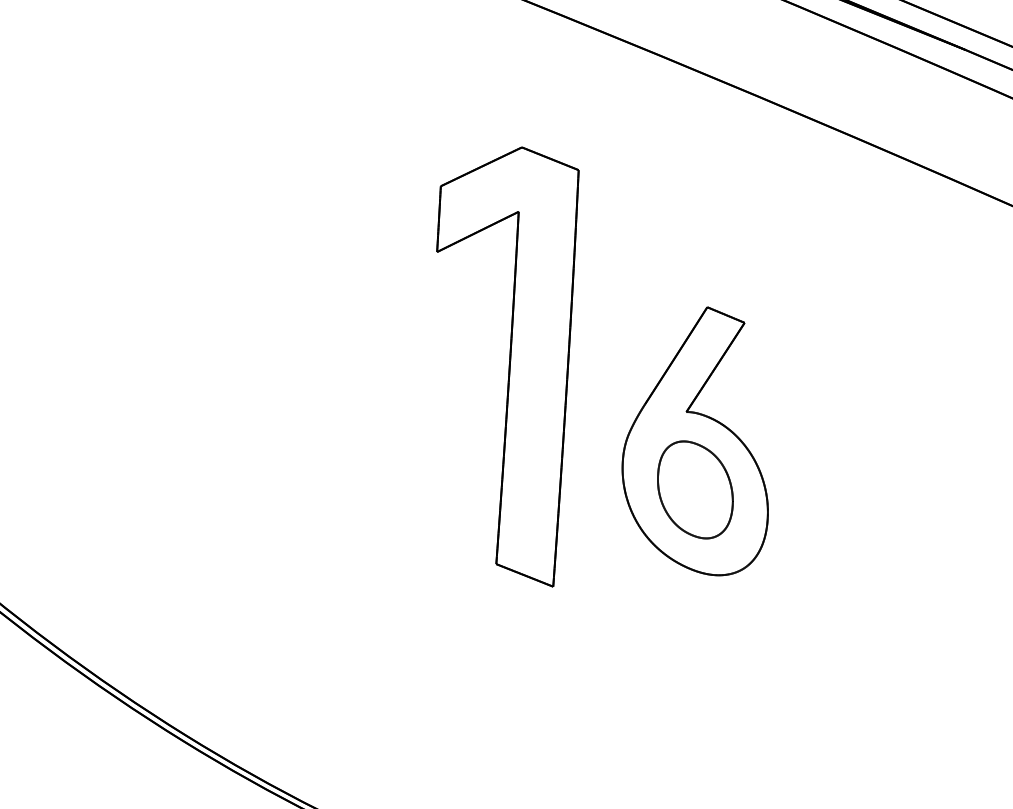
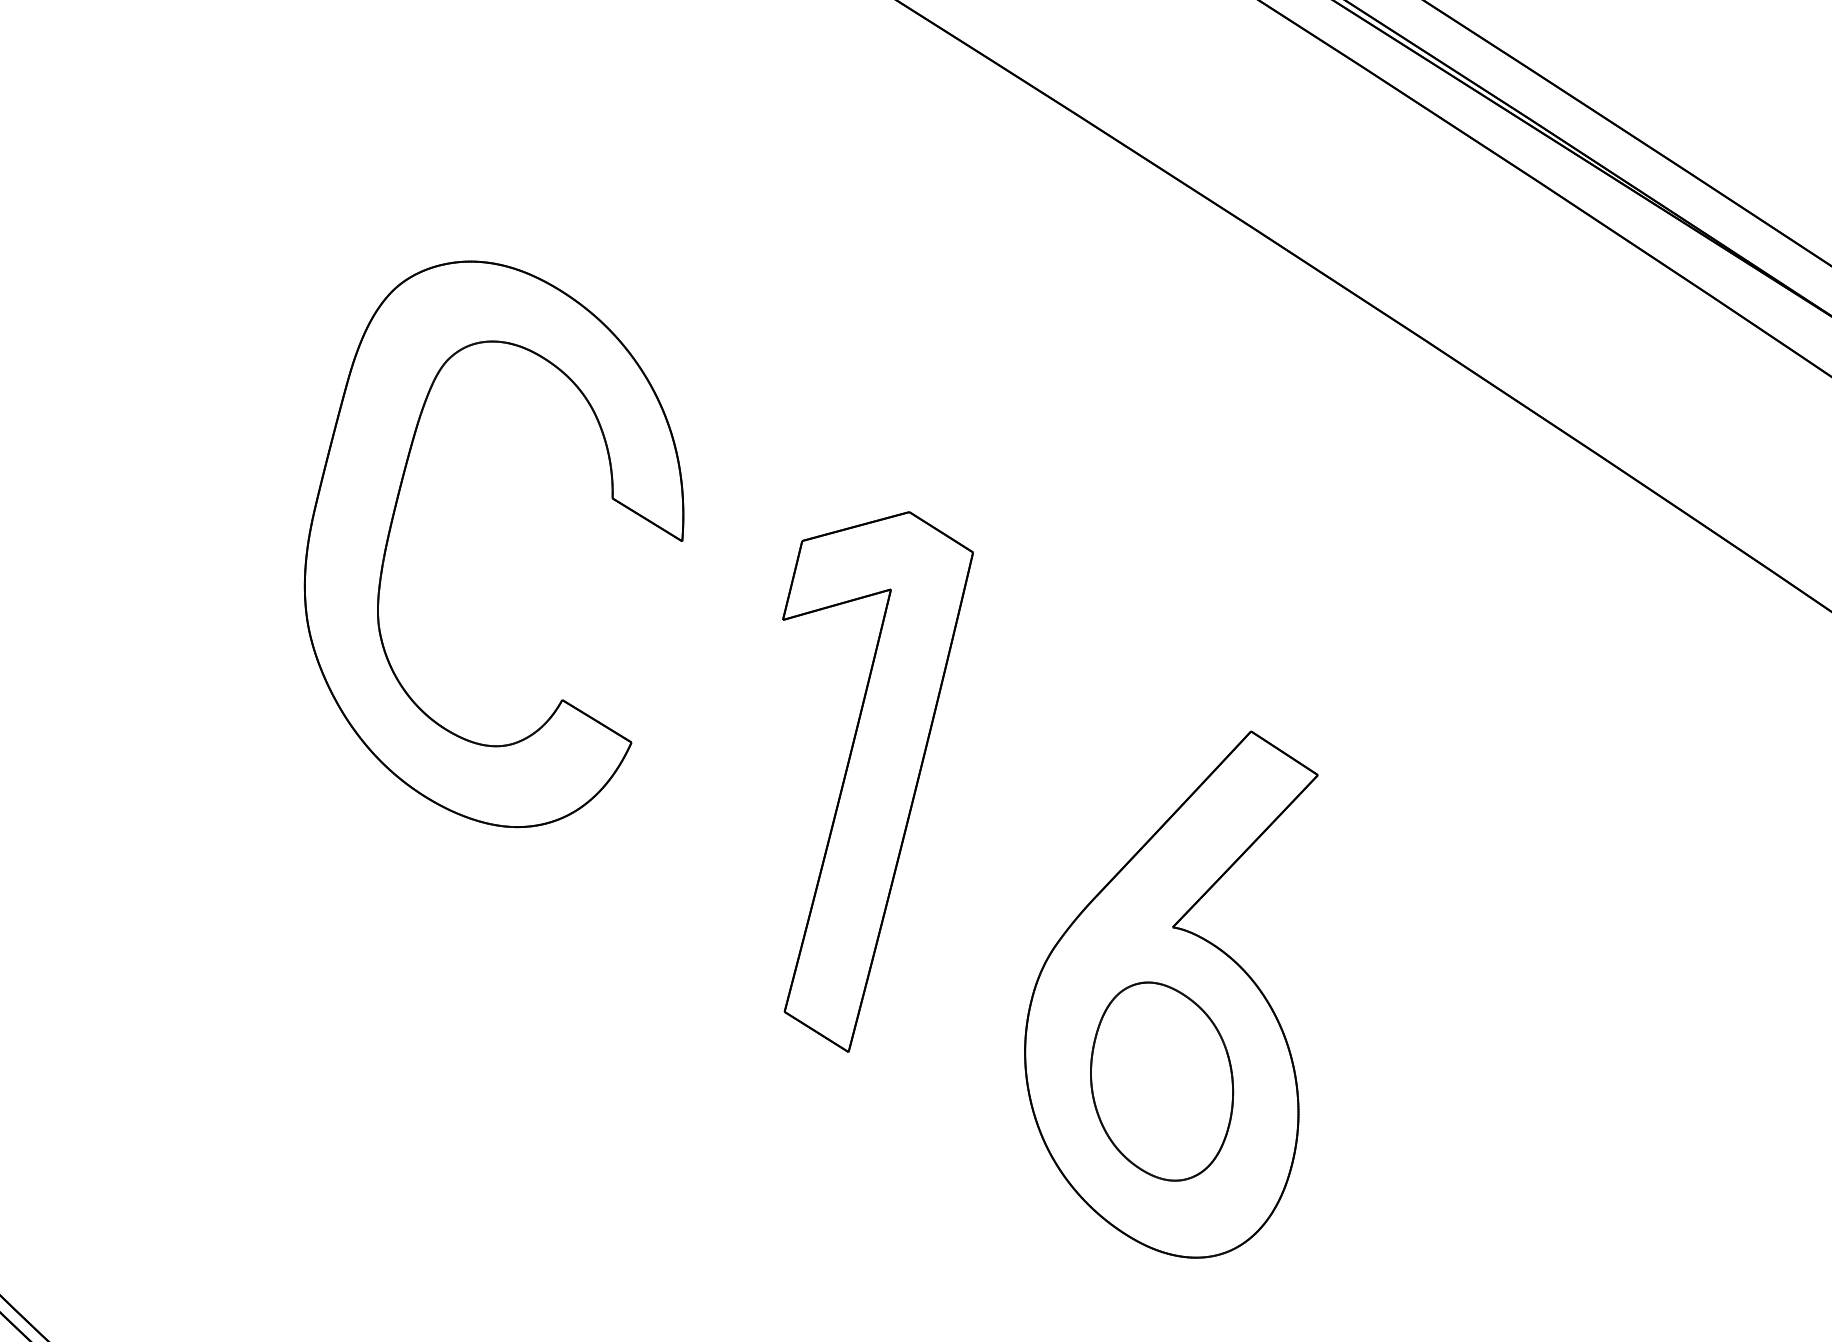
part: (261, 279) -> (395, 517), added
part: (508, 366) -> (843, 774), size x0.62

